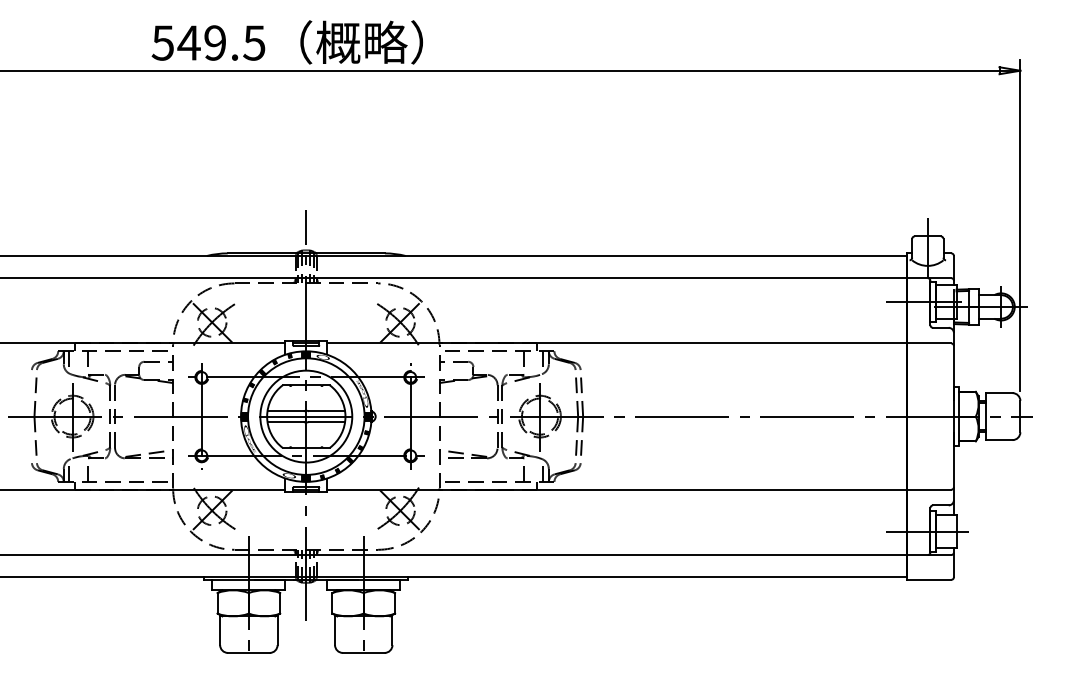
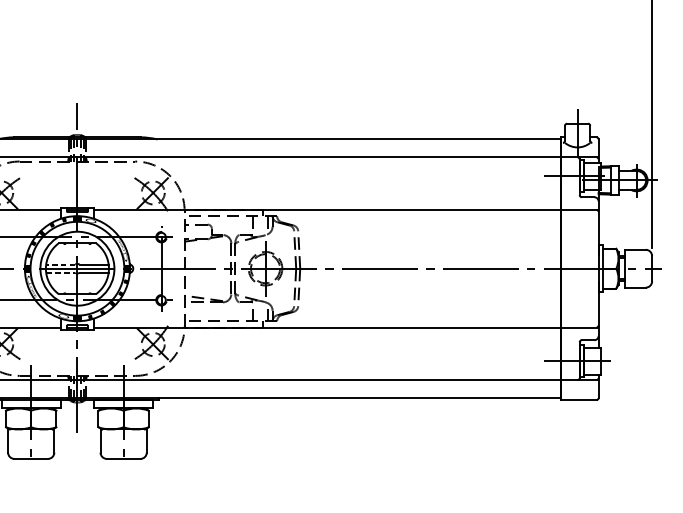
line: (285, 411) -> (60, 264), solid -> dashed
line: (286, 421) -> (61, 272), solid -> dashed

